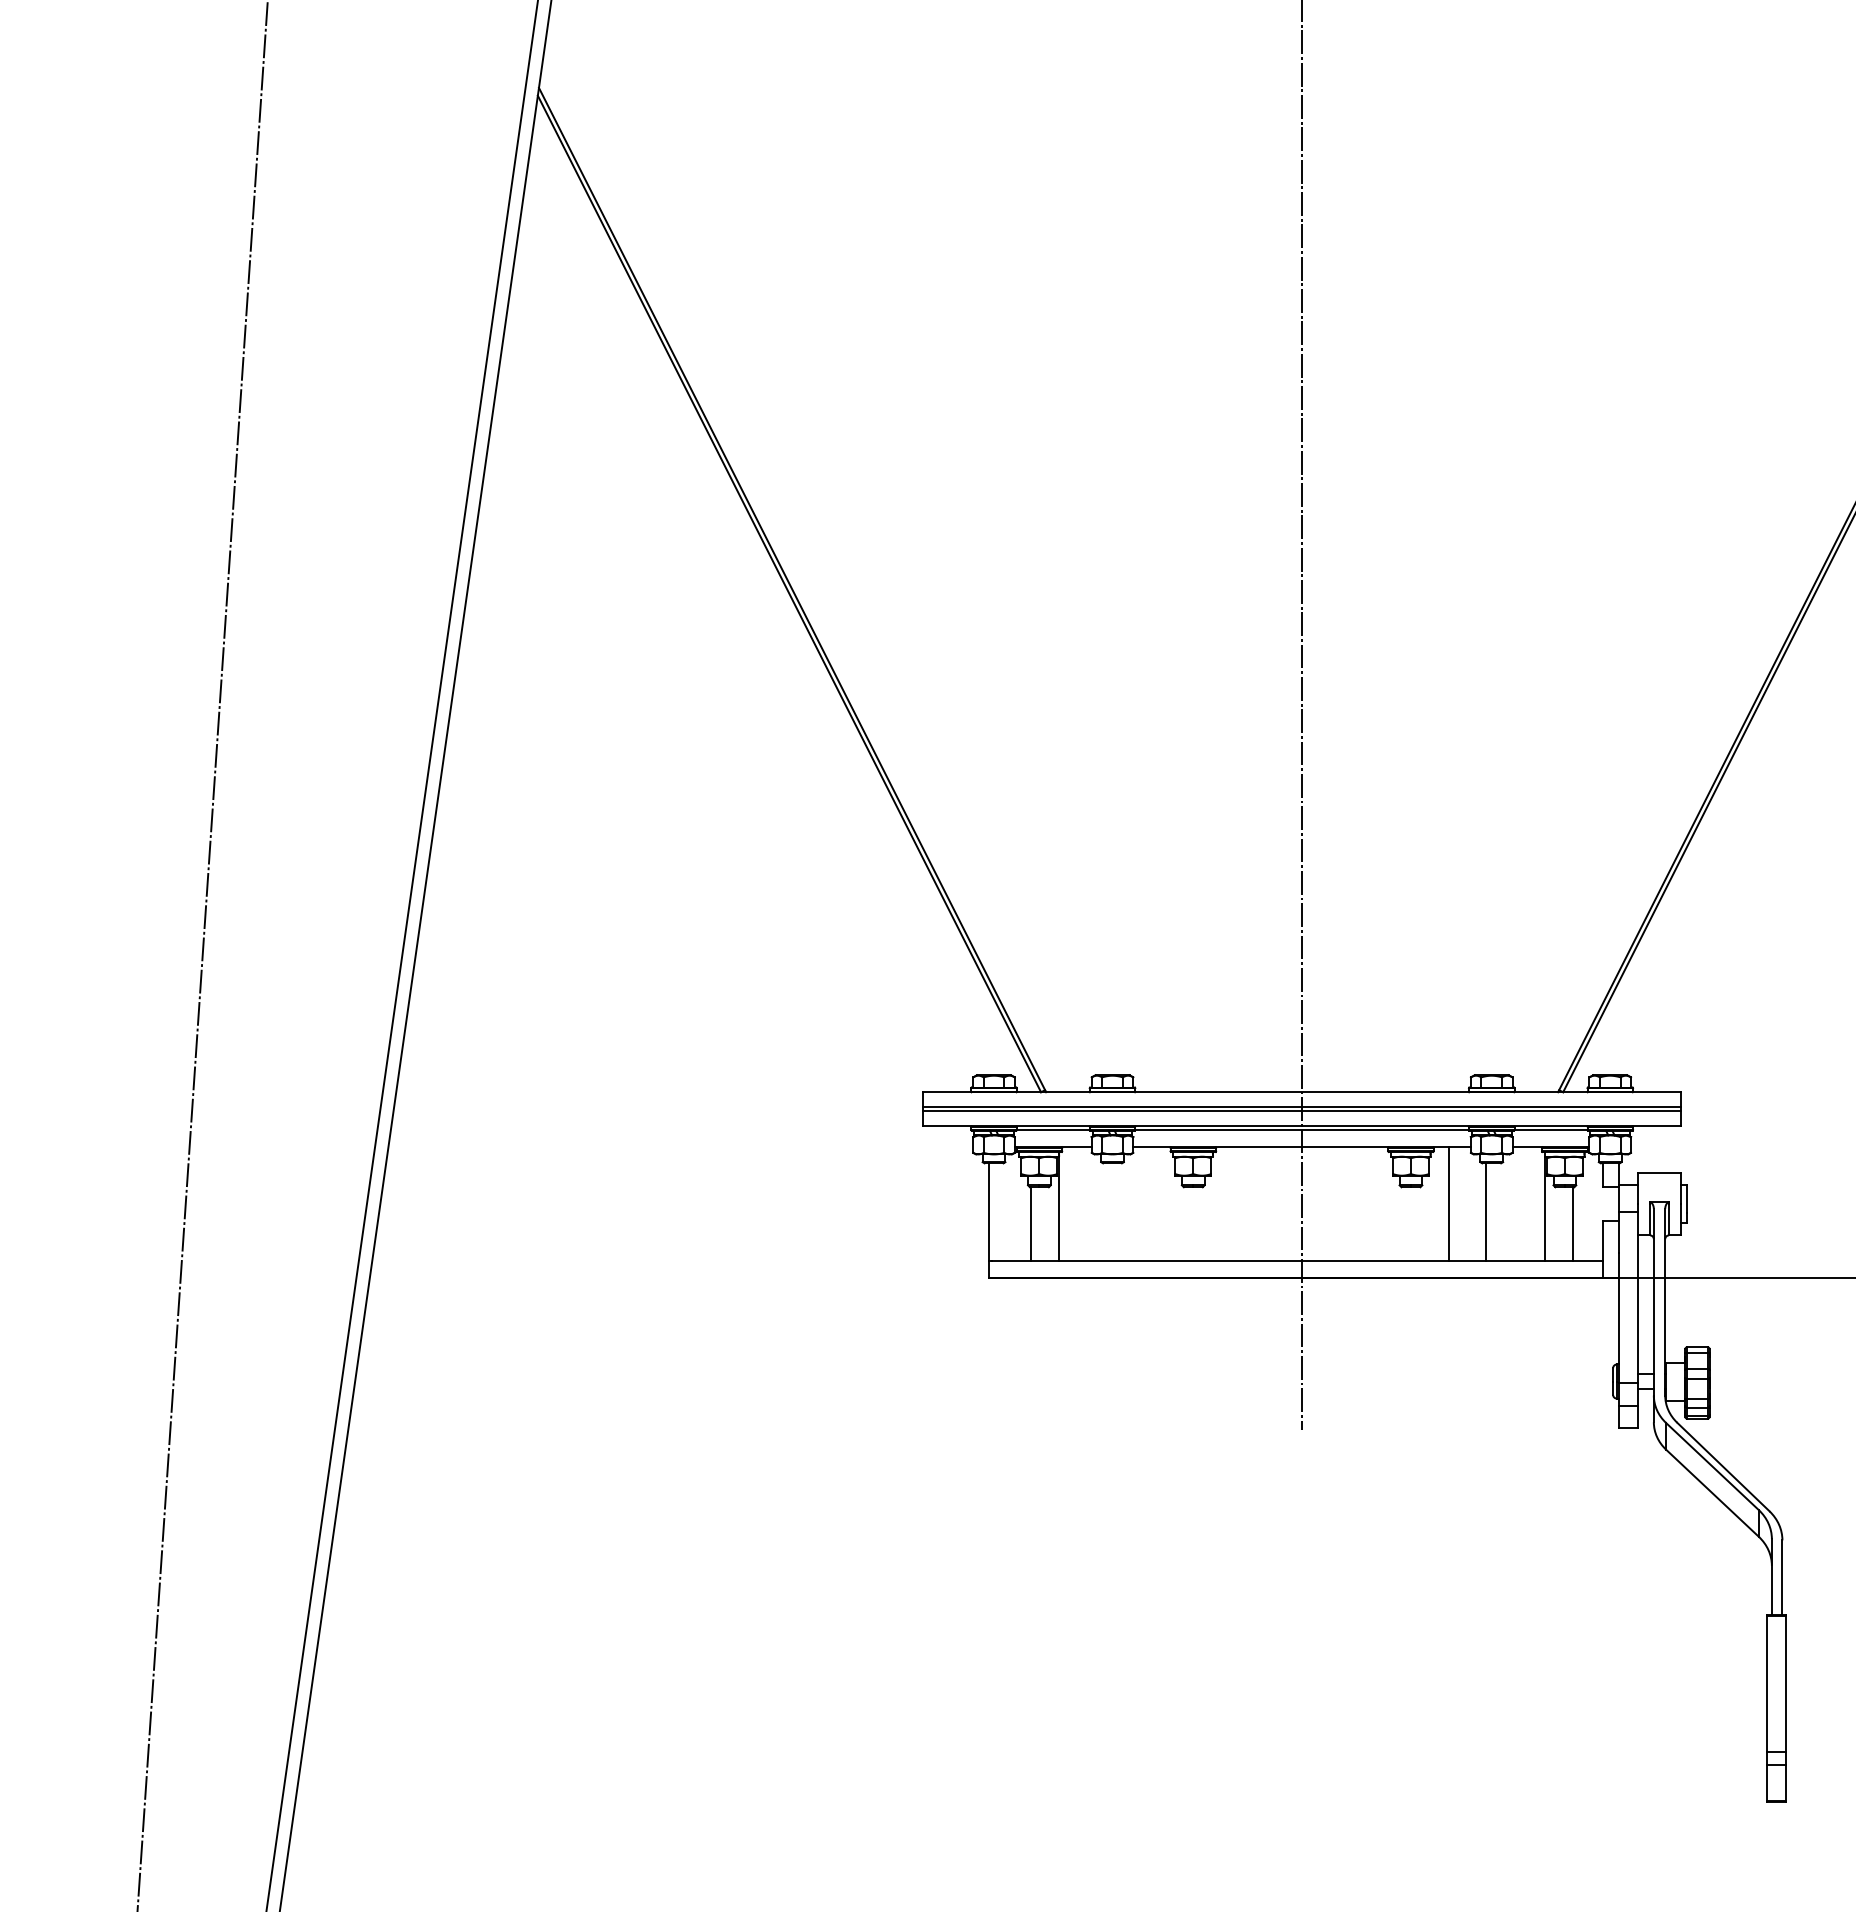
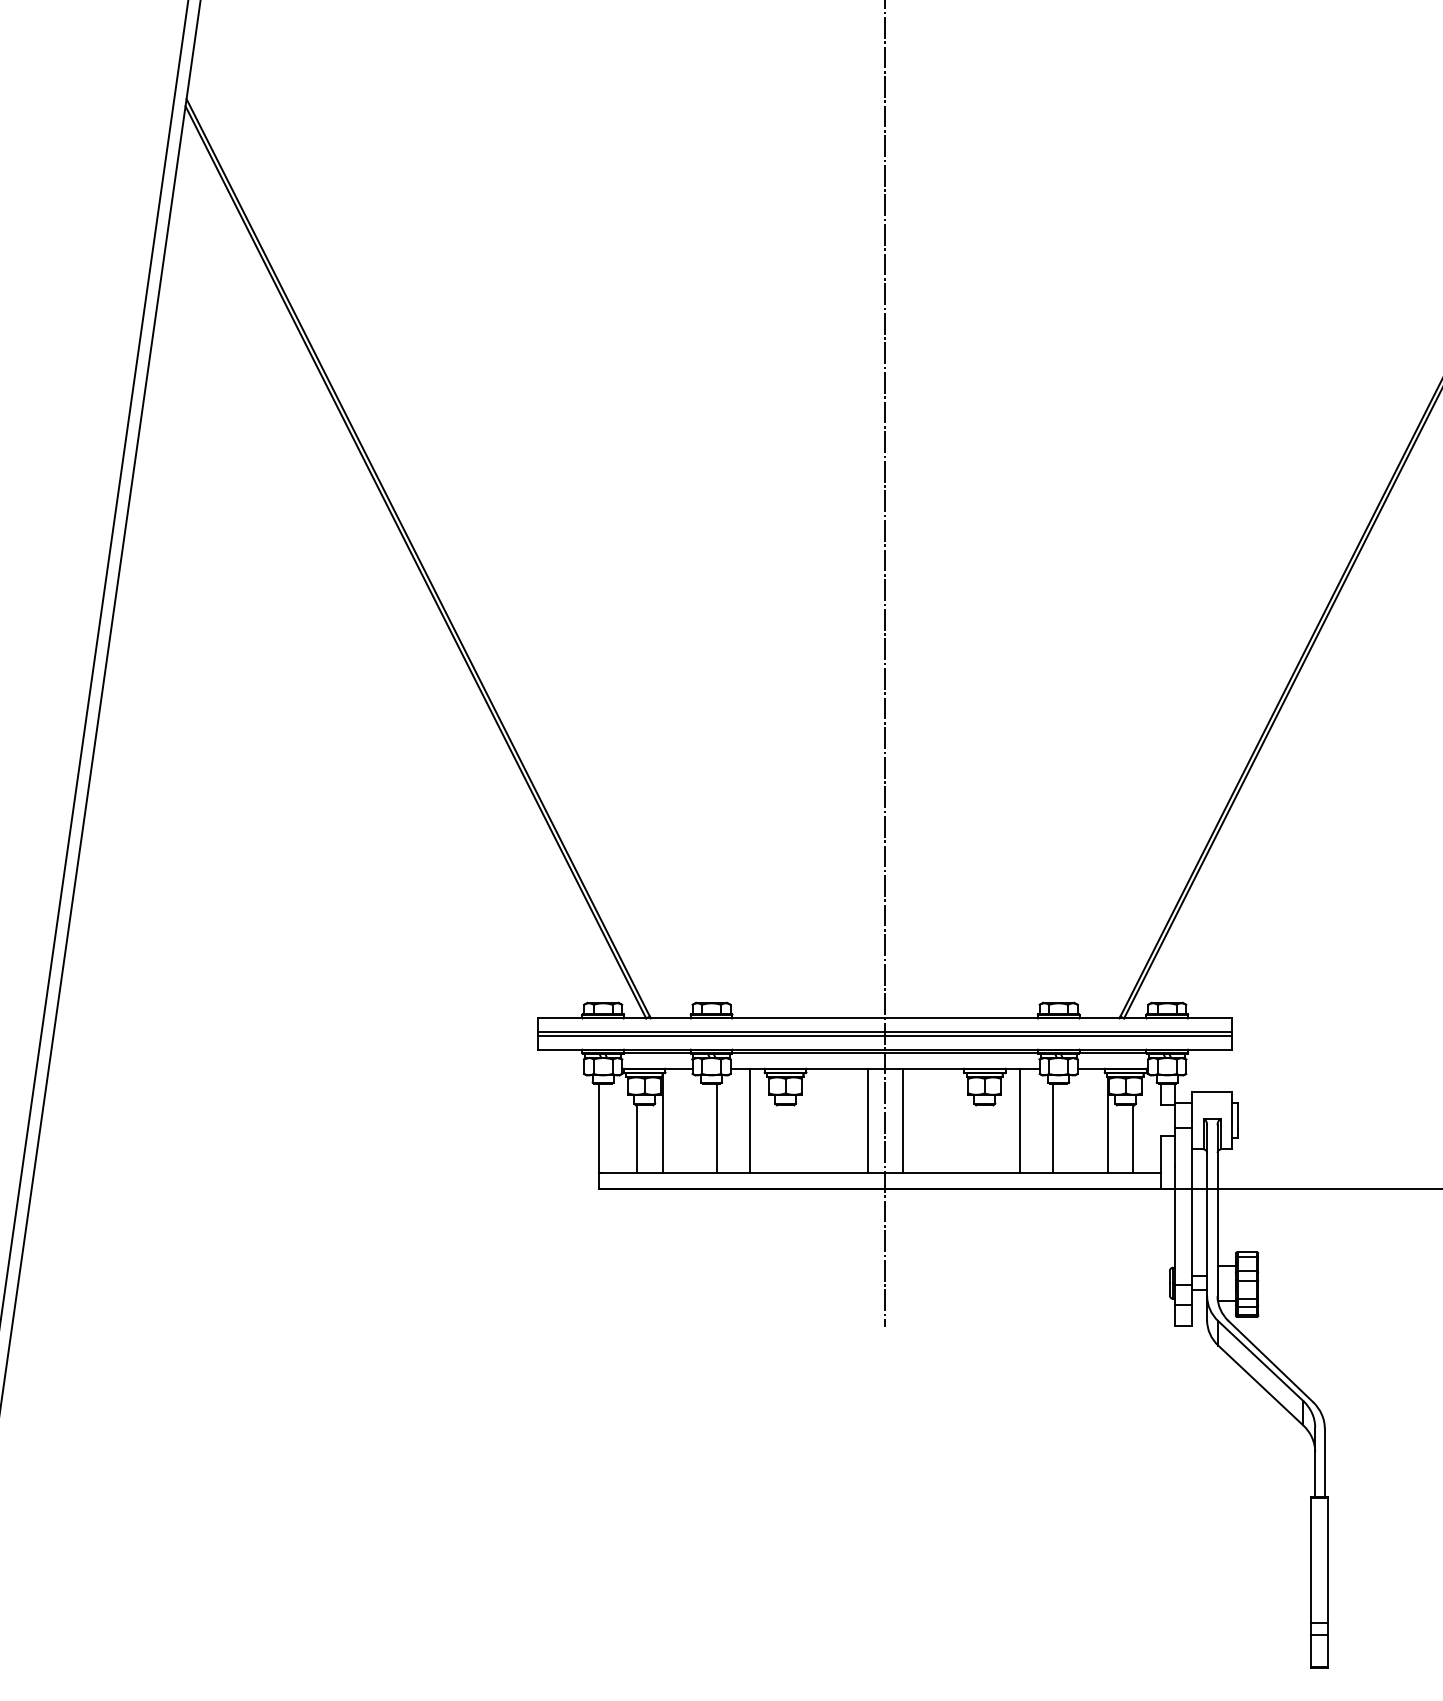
line: (1154, 1203) -> (750, 1120), added
line: (1283, 1203) -> (868, 1120), added
line: (1321, 1203) -> (902, 1120), added
line: (1118, 1211) -> (717, 1127), added

